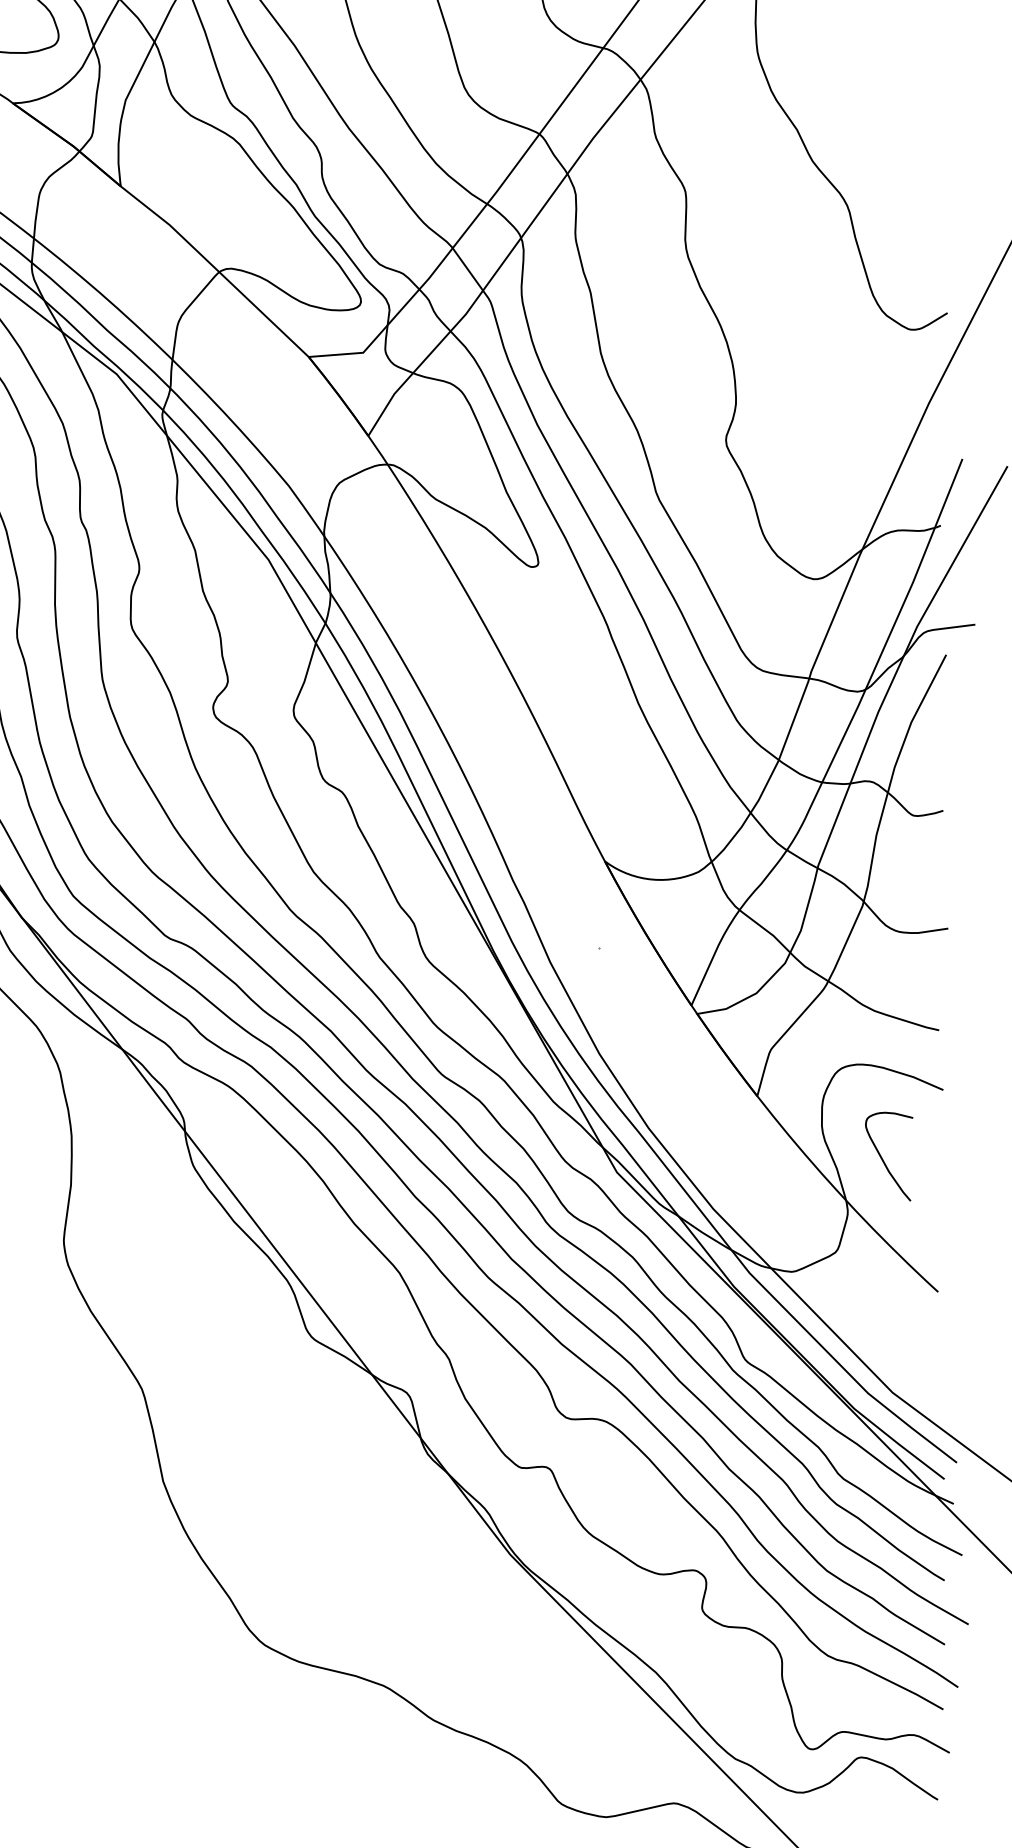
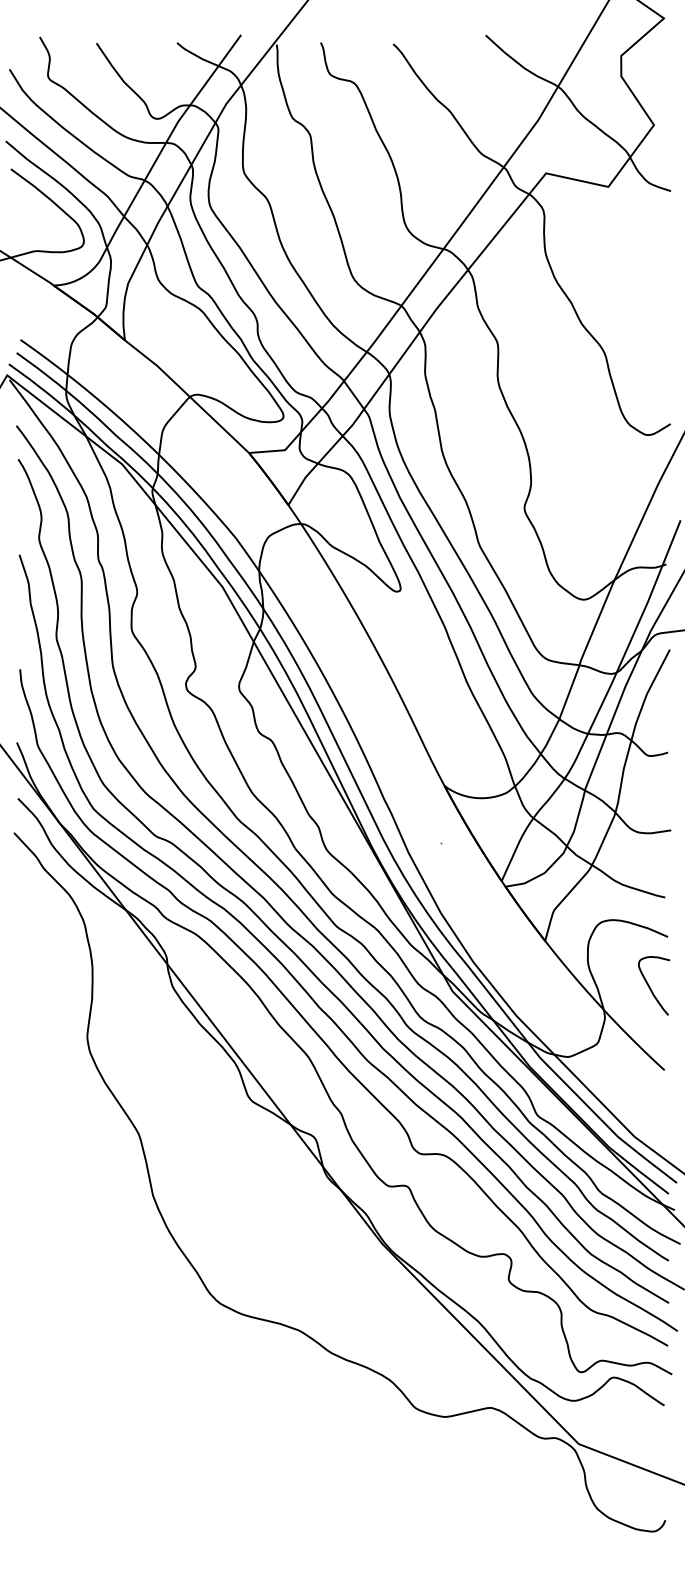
curve: (885, 1160) -> (651, 988), moved

